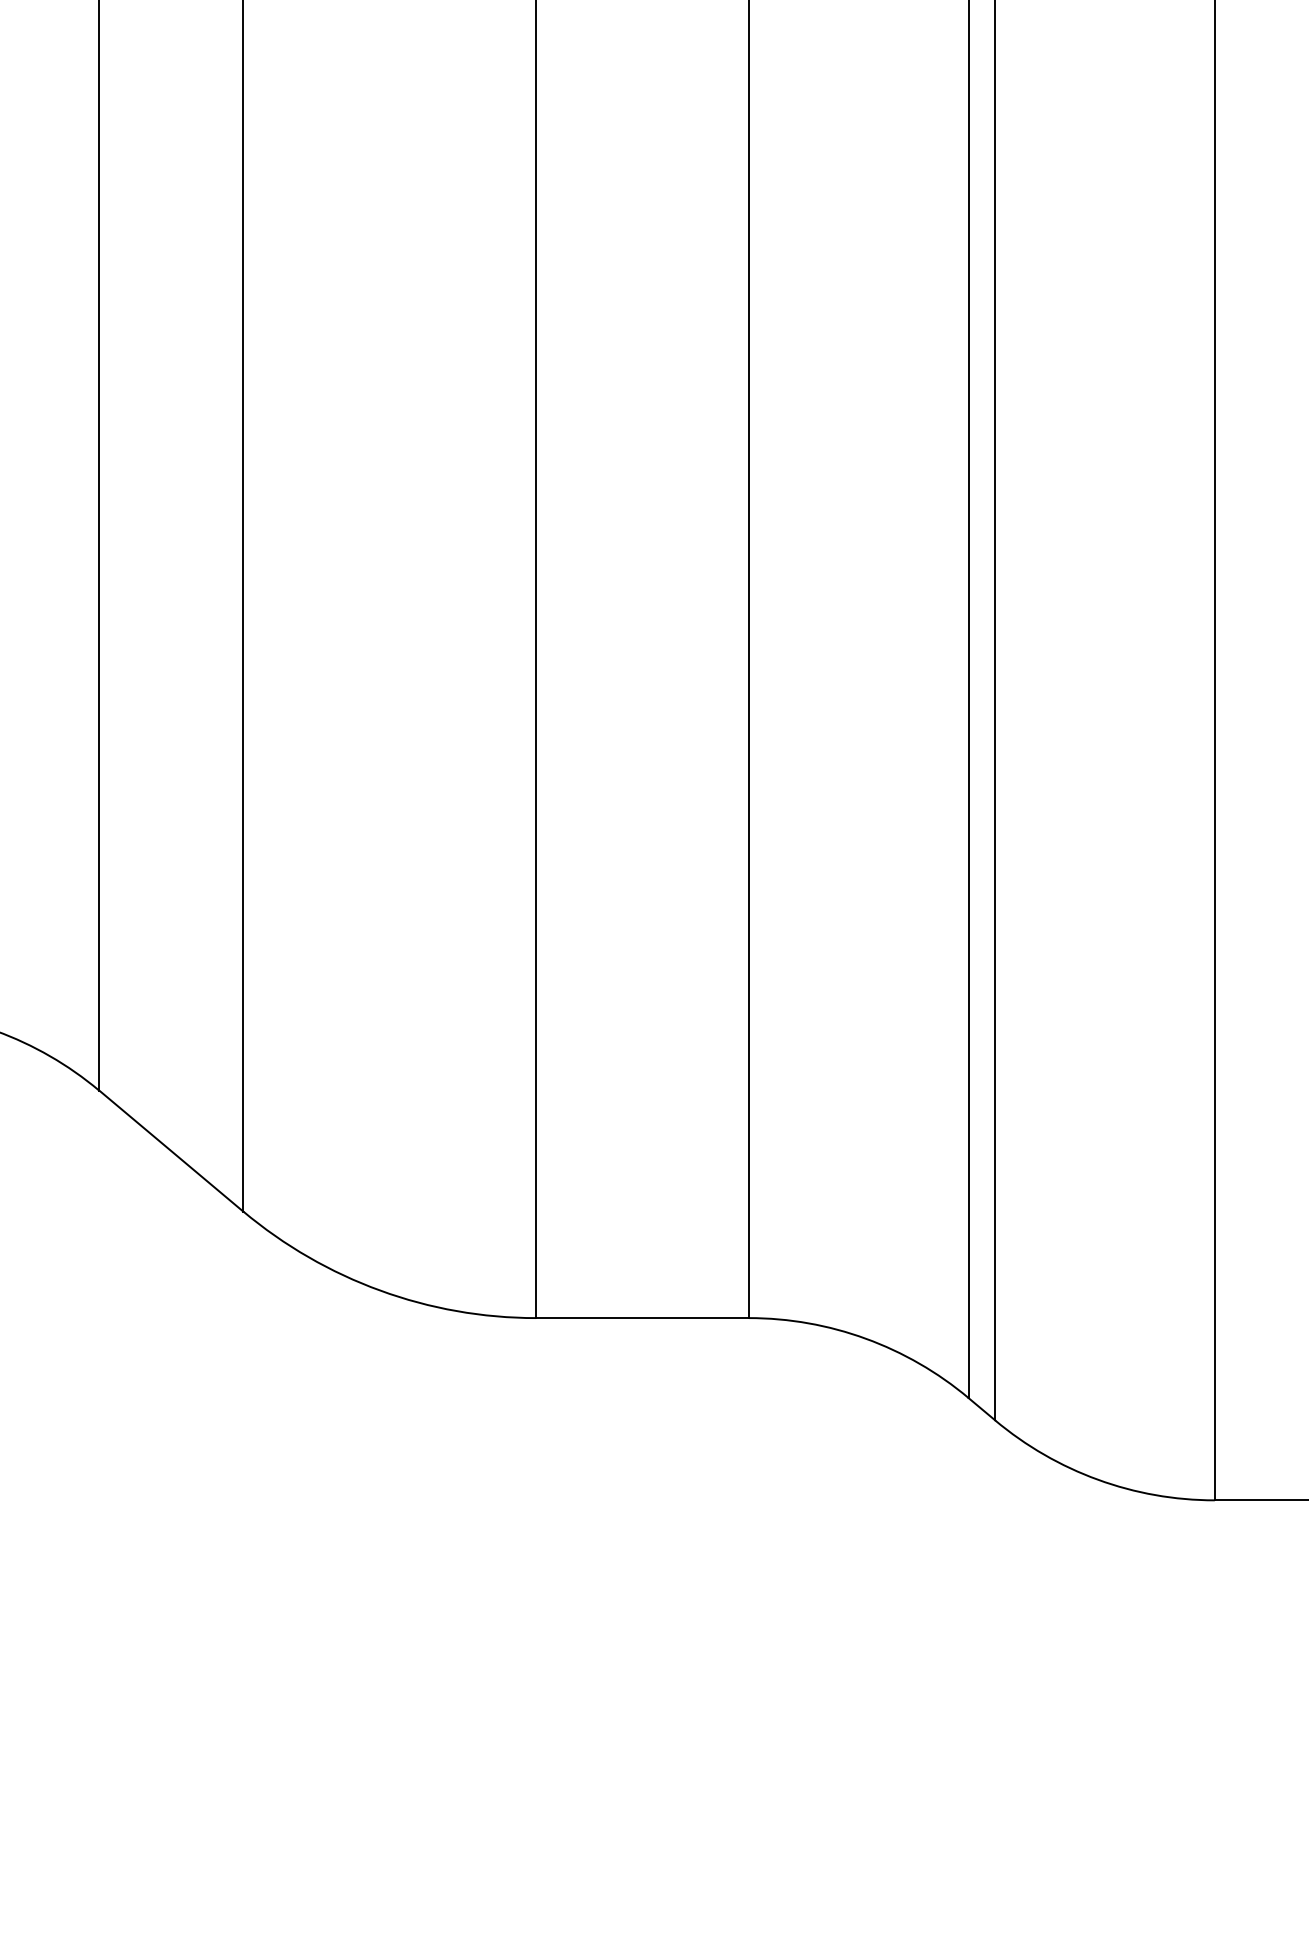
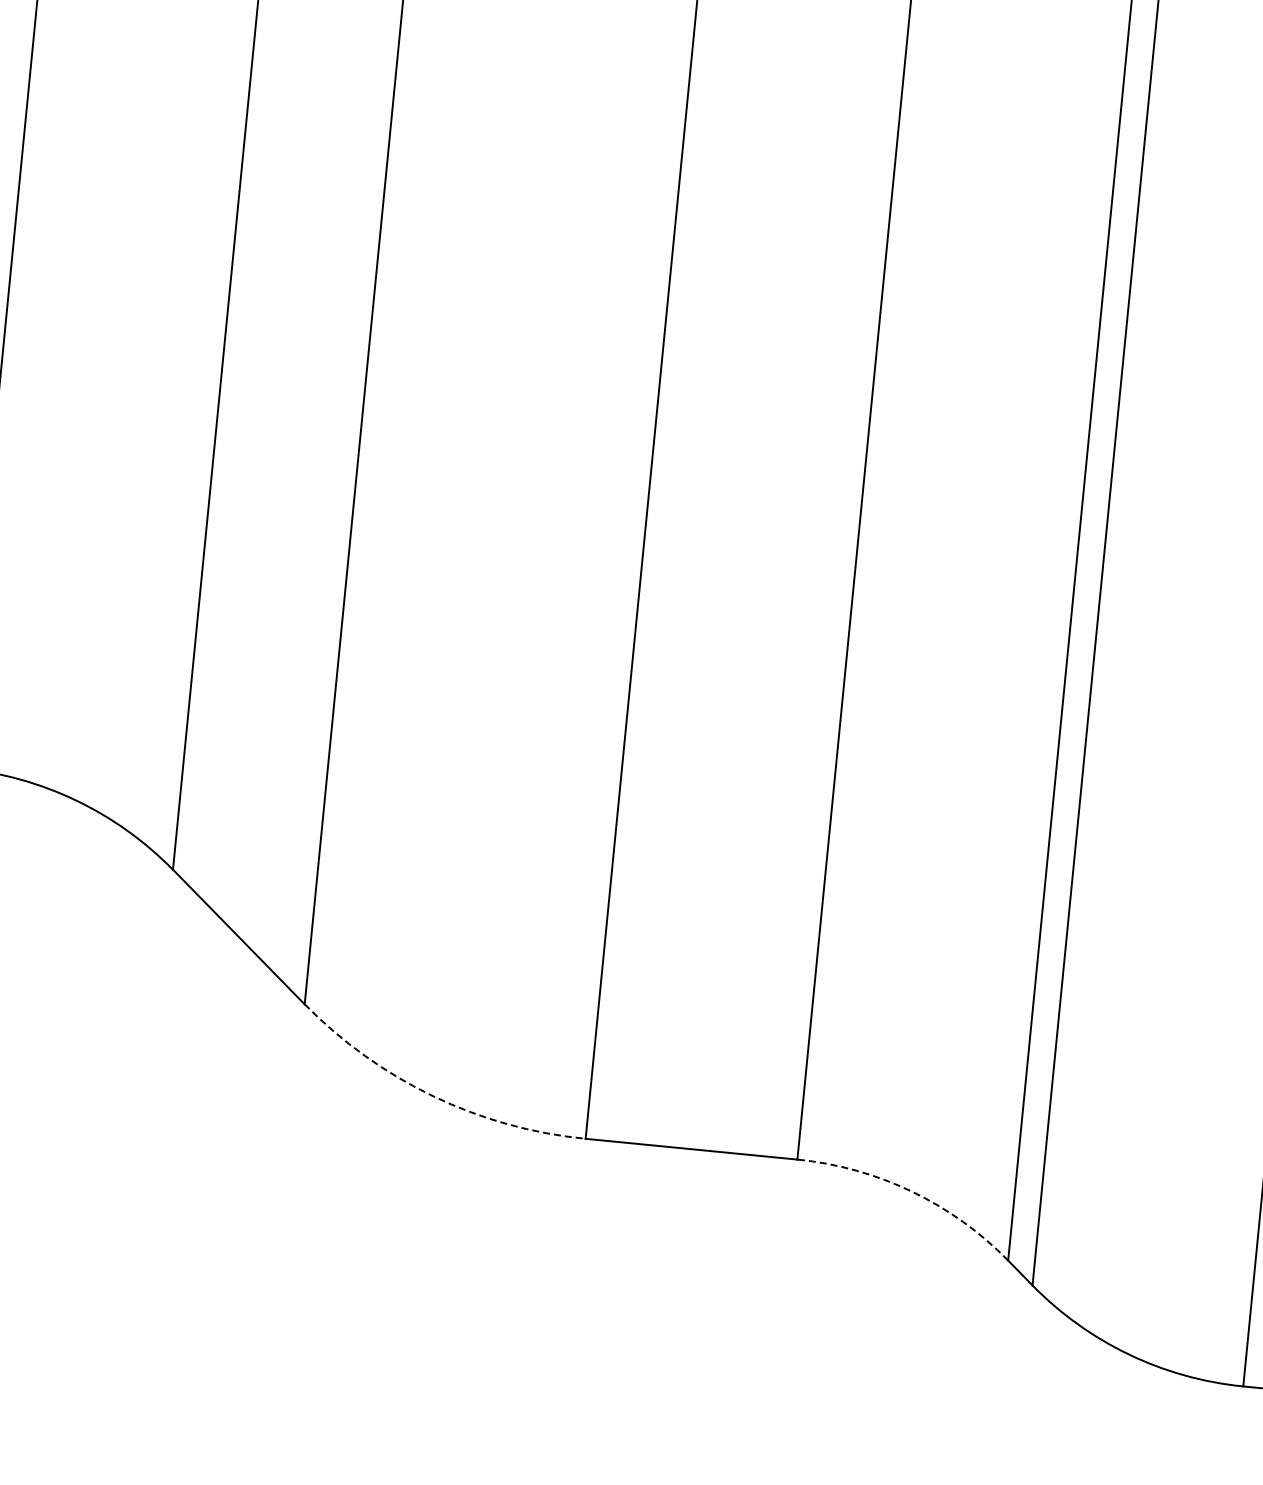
arc: (380, 1290) -> (433, 1096), solid -> dashed
arc: (865, 1338) -> (911, 1191), solid -> dashed

